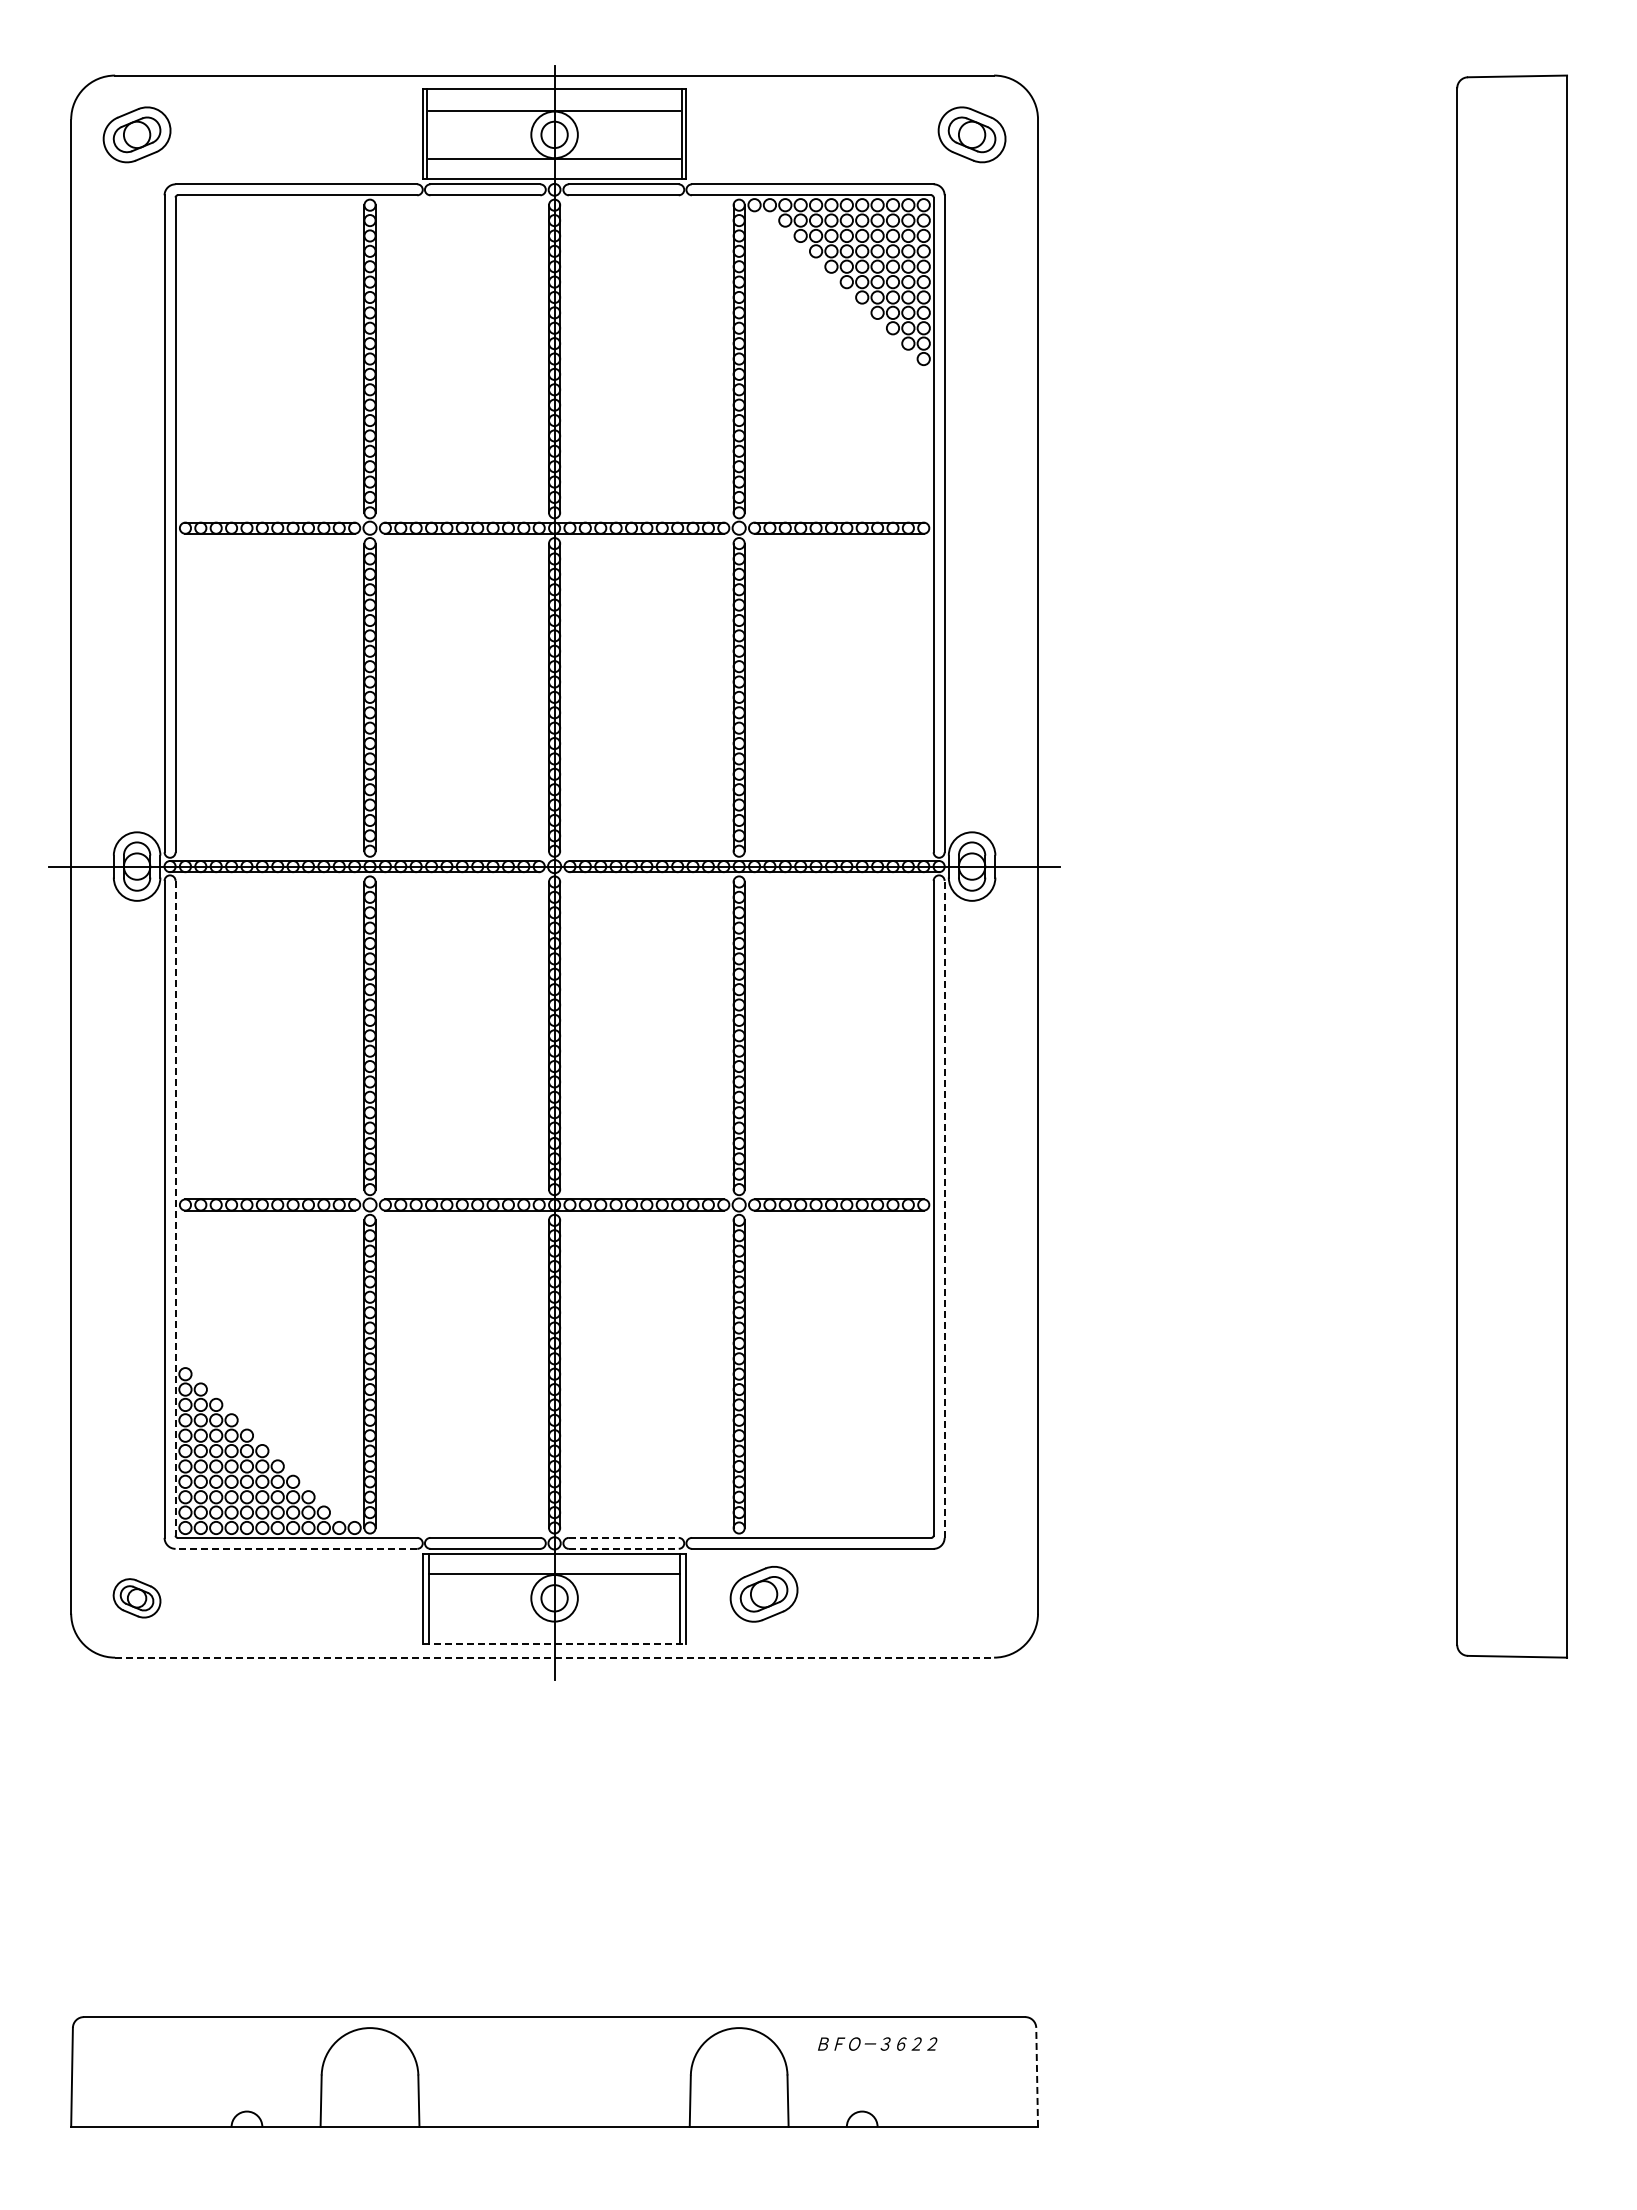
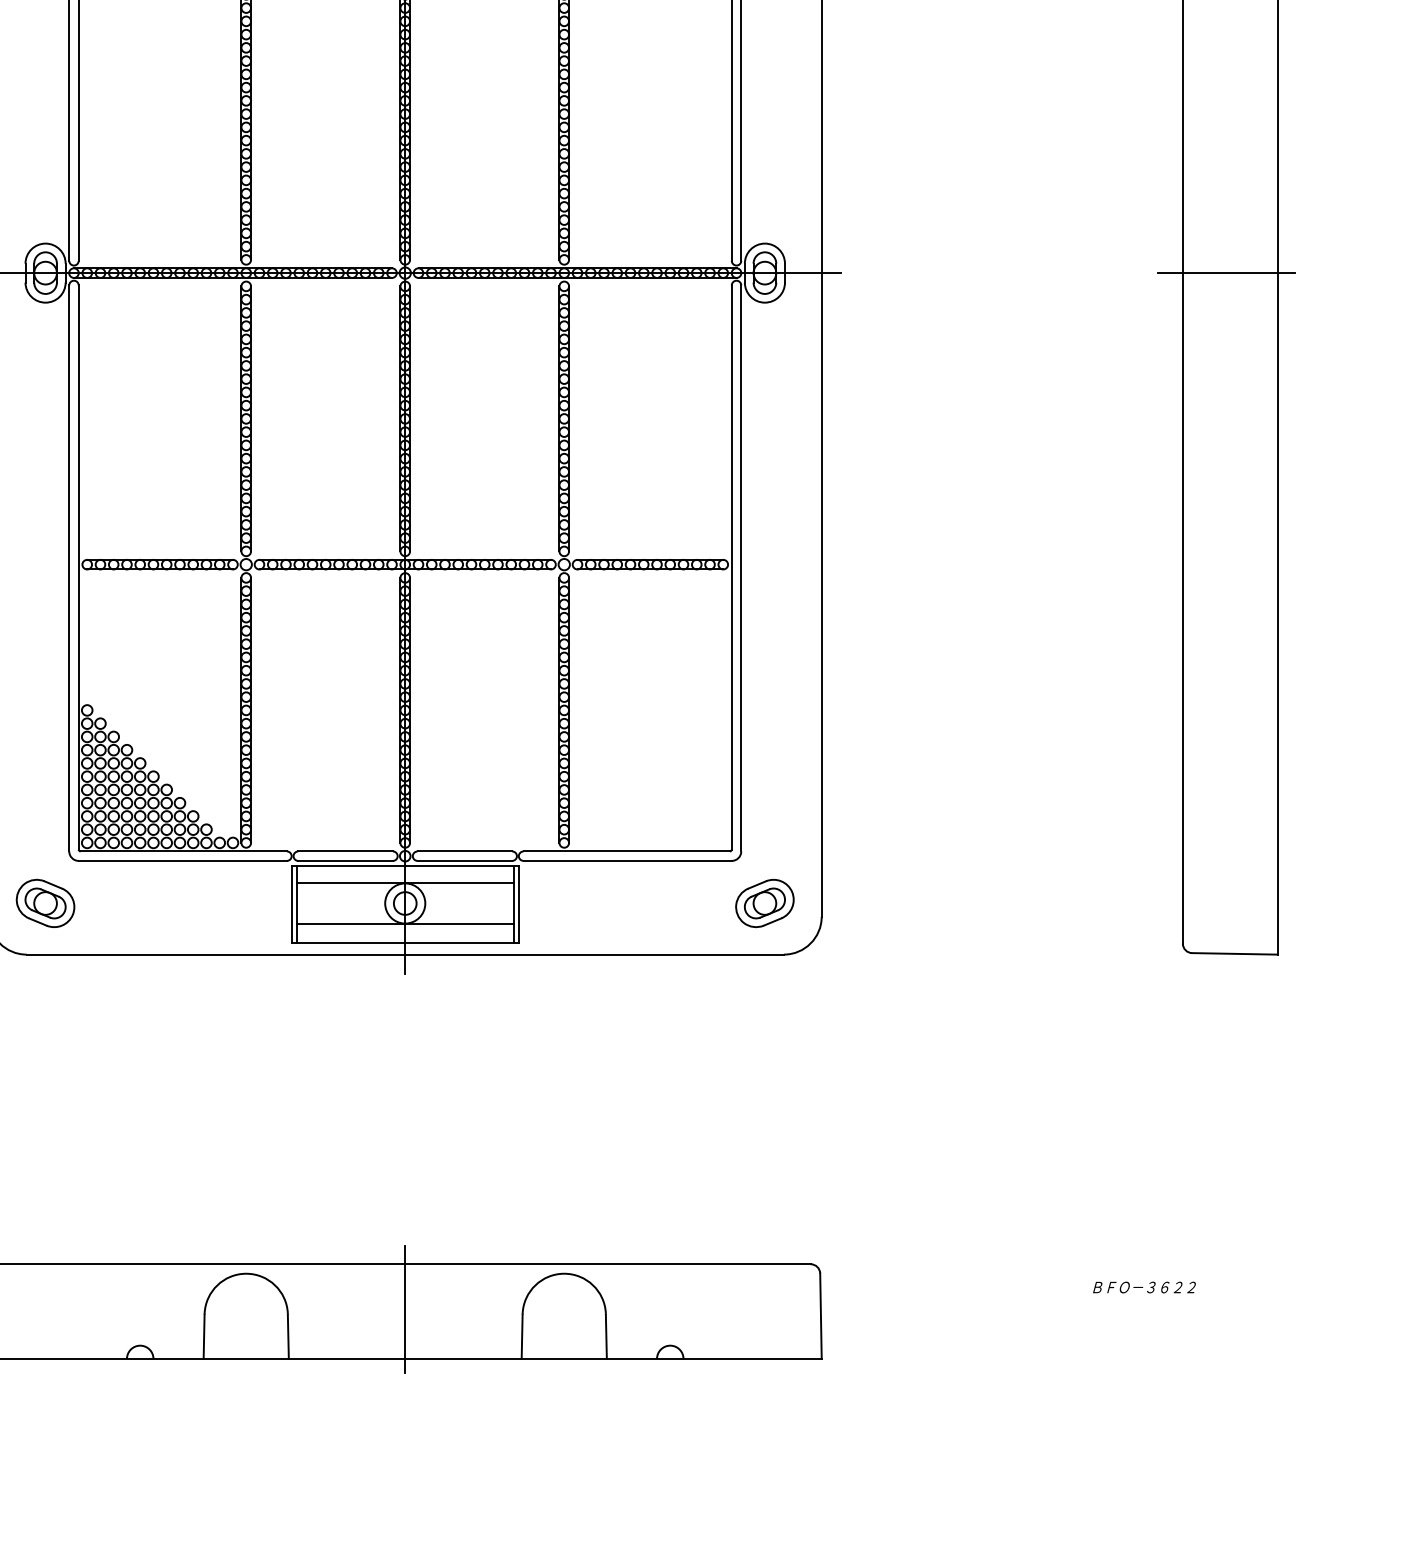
line: (1507, 866) -> (1226, 273), added
line: (175, 1208) -> (78, 567), dashed -> solid
line: (944, 1209) -> (741, 568), dashed -> solid
line: (623, 1537) -> (464, 851), dashed -> solid
line: (296, 1548) -> (182, 860), dashed -> solid
line: (623, 1548) -> (464, 860), dashed -> solid
part: (763, 1594) -> (764, 903), moved
part: (136, 1598) -> (45, 903), size x1.43
line: (554, 1622) -> (405, 924), added
line: (554, 1644) -> (405, 943), dashed -> solid
line: (555, 1657) -> (406, 954), dashed -> solid
text: (877, 2043) -> (1144, 1287), moved
line: (554, 2069) -> (405, 1309), added
line: (1037, 2077) -> (821, 1316), dashed -> solid

